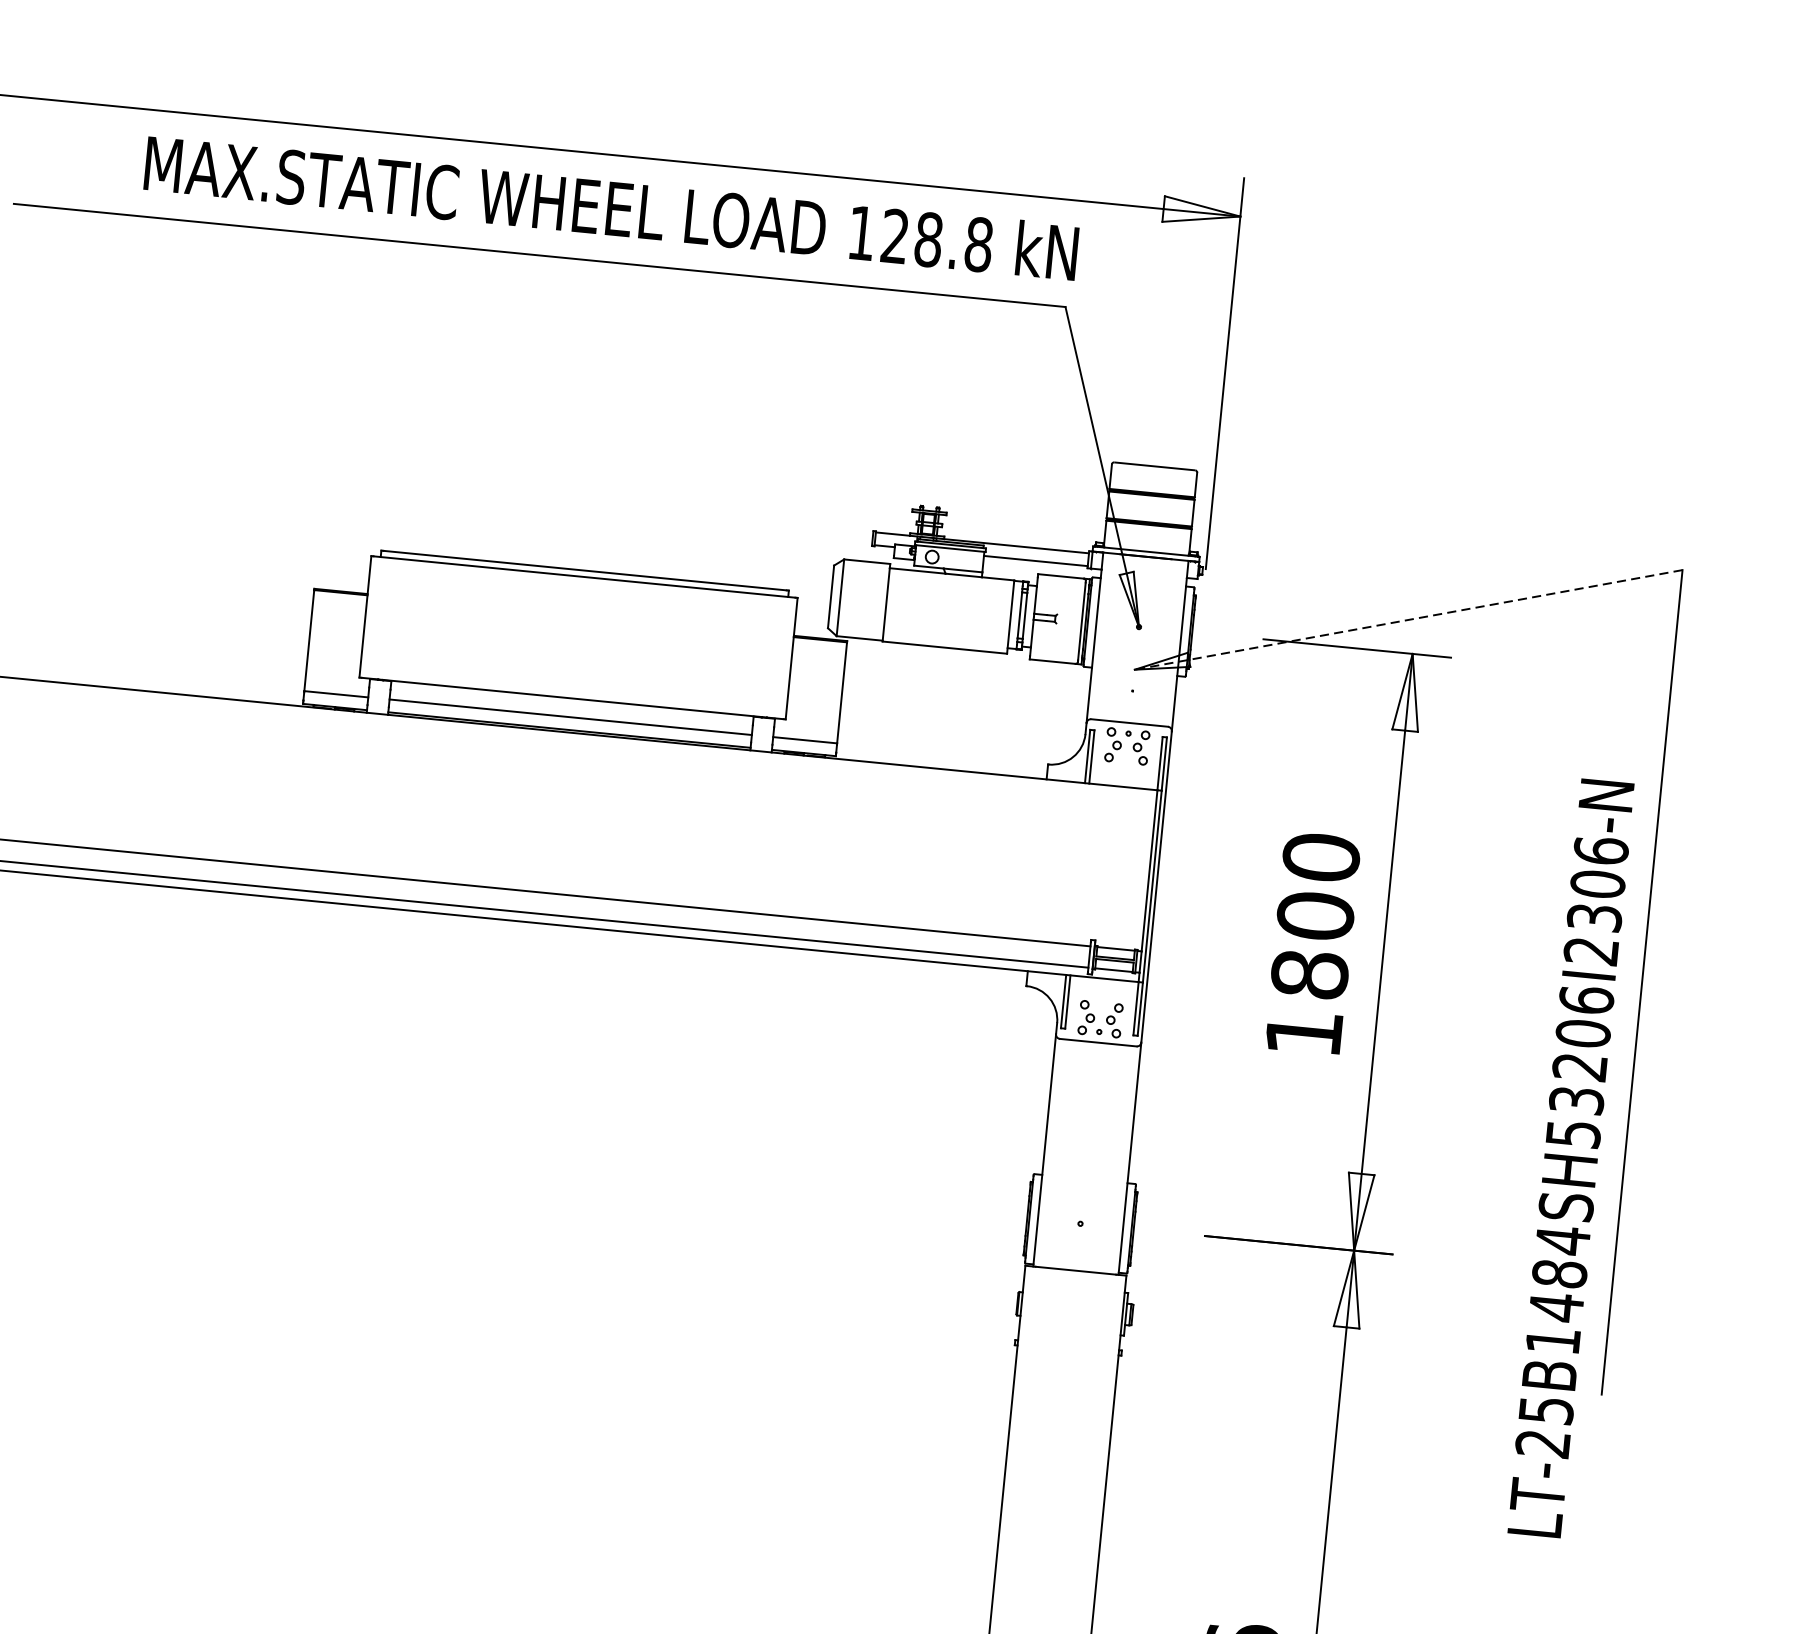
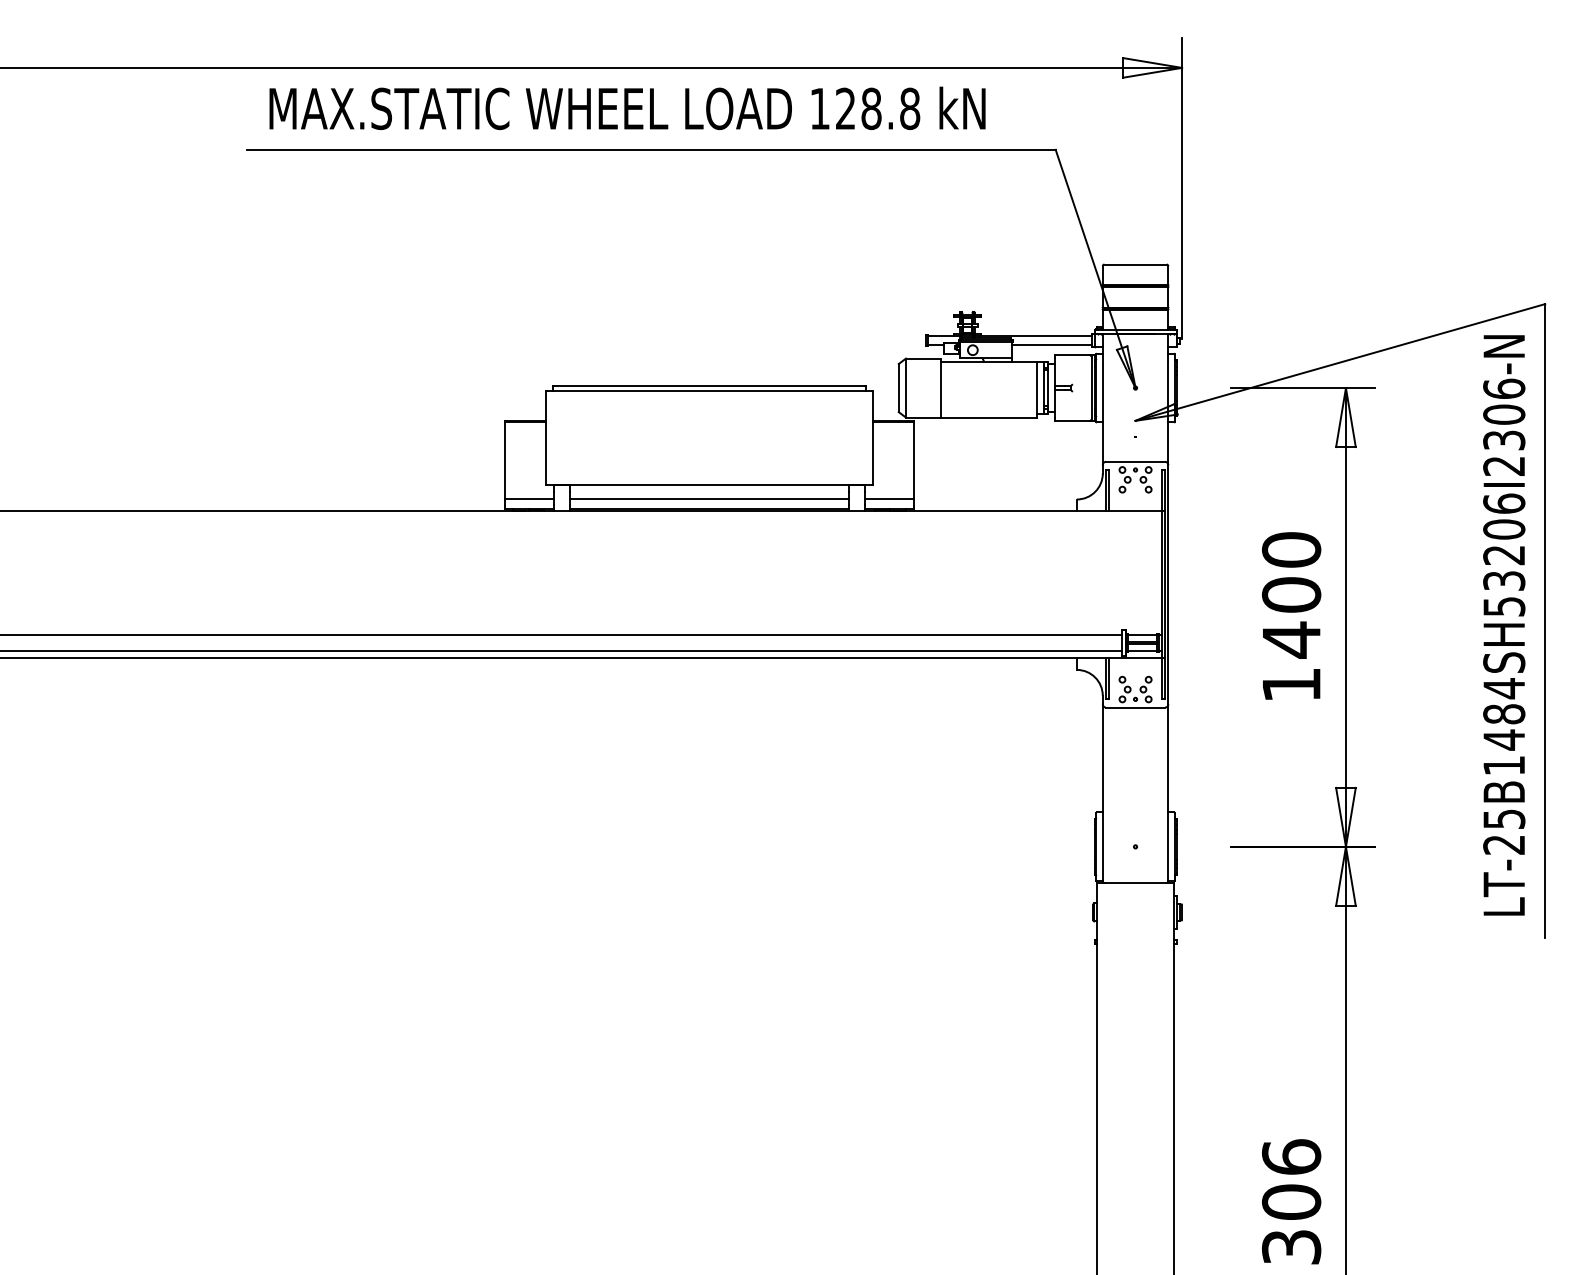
text: (611, 208) -> (627, 108), moved
line: (1408, 619) -> (1340, 362), dashed -> solid
text: (1309, 973) -> (1291, 639), 1800 -> 1400
text: (1571, 1158) -> (1504, 625), moved

